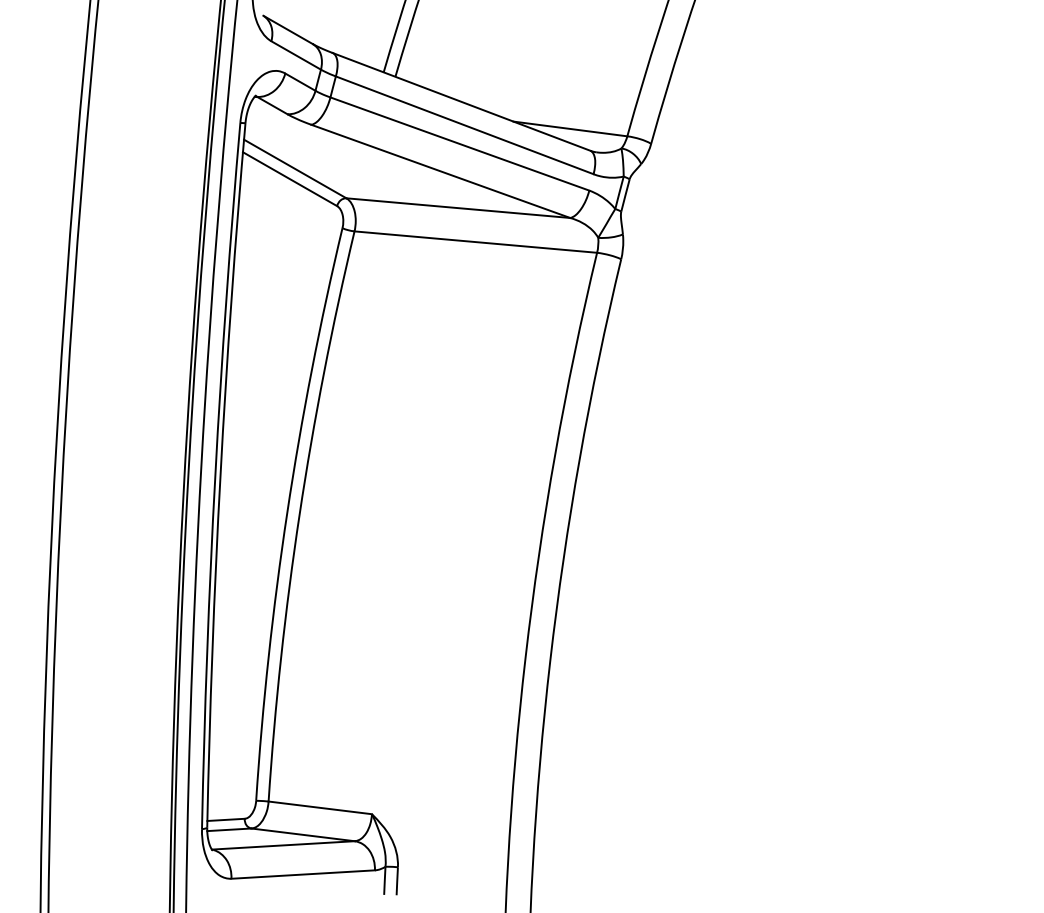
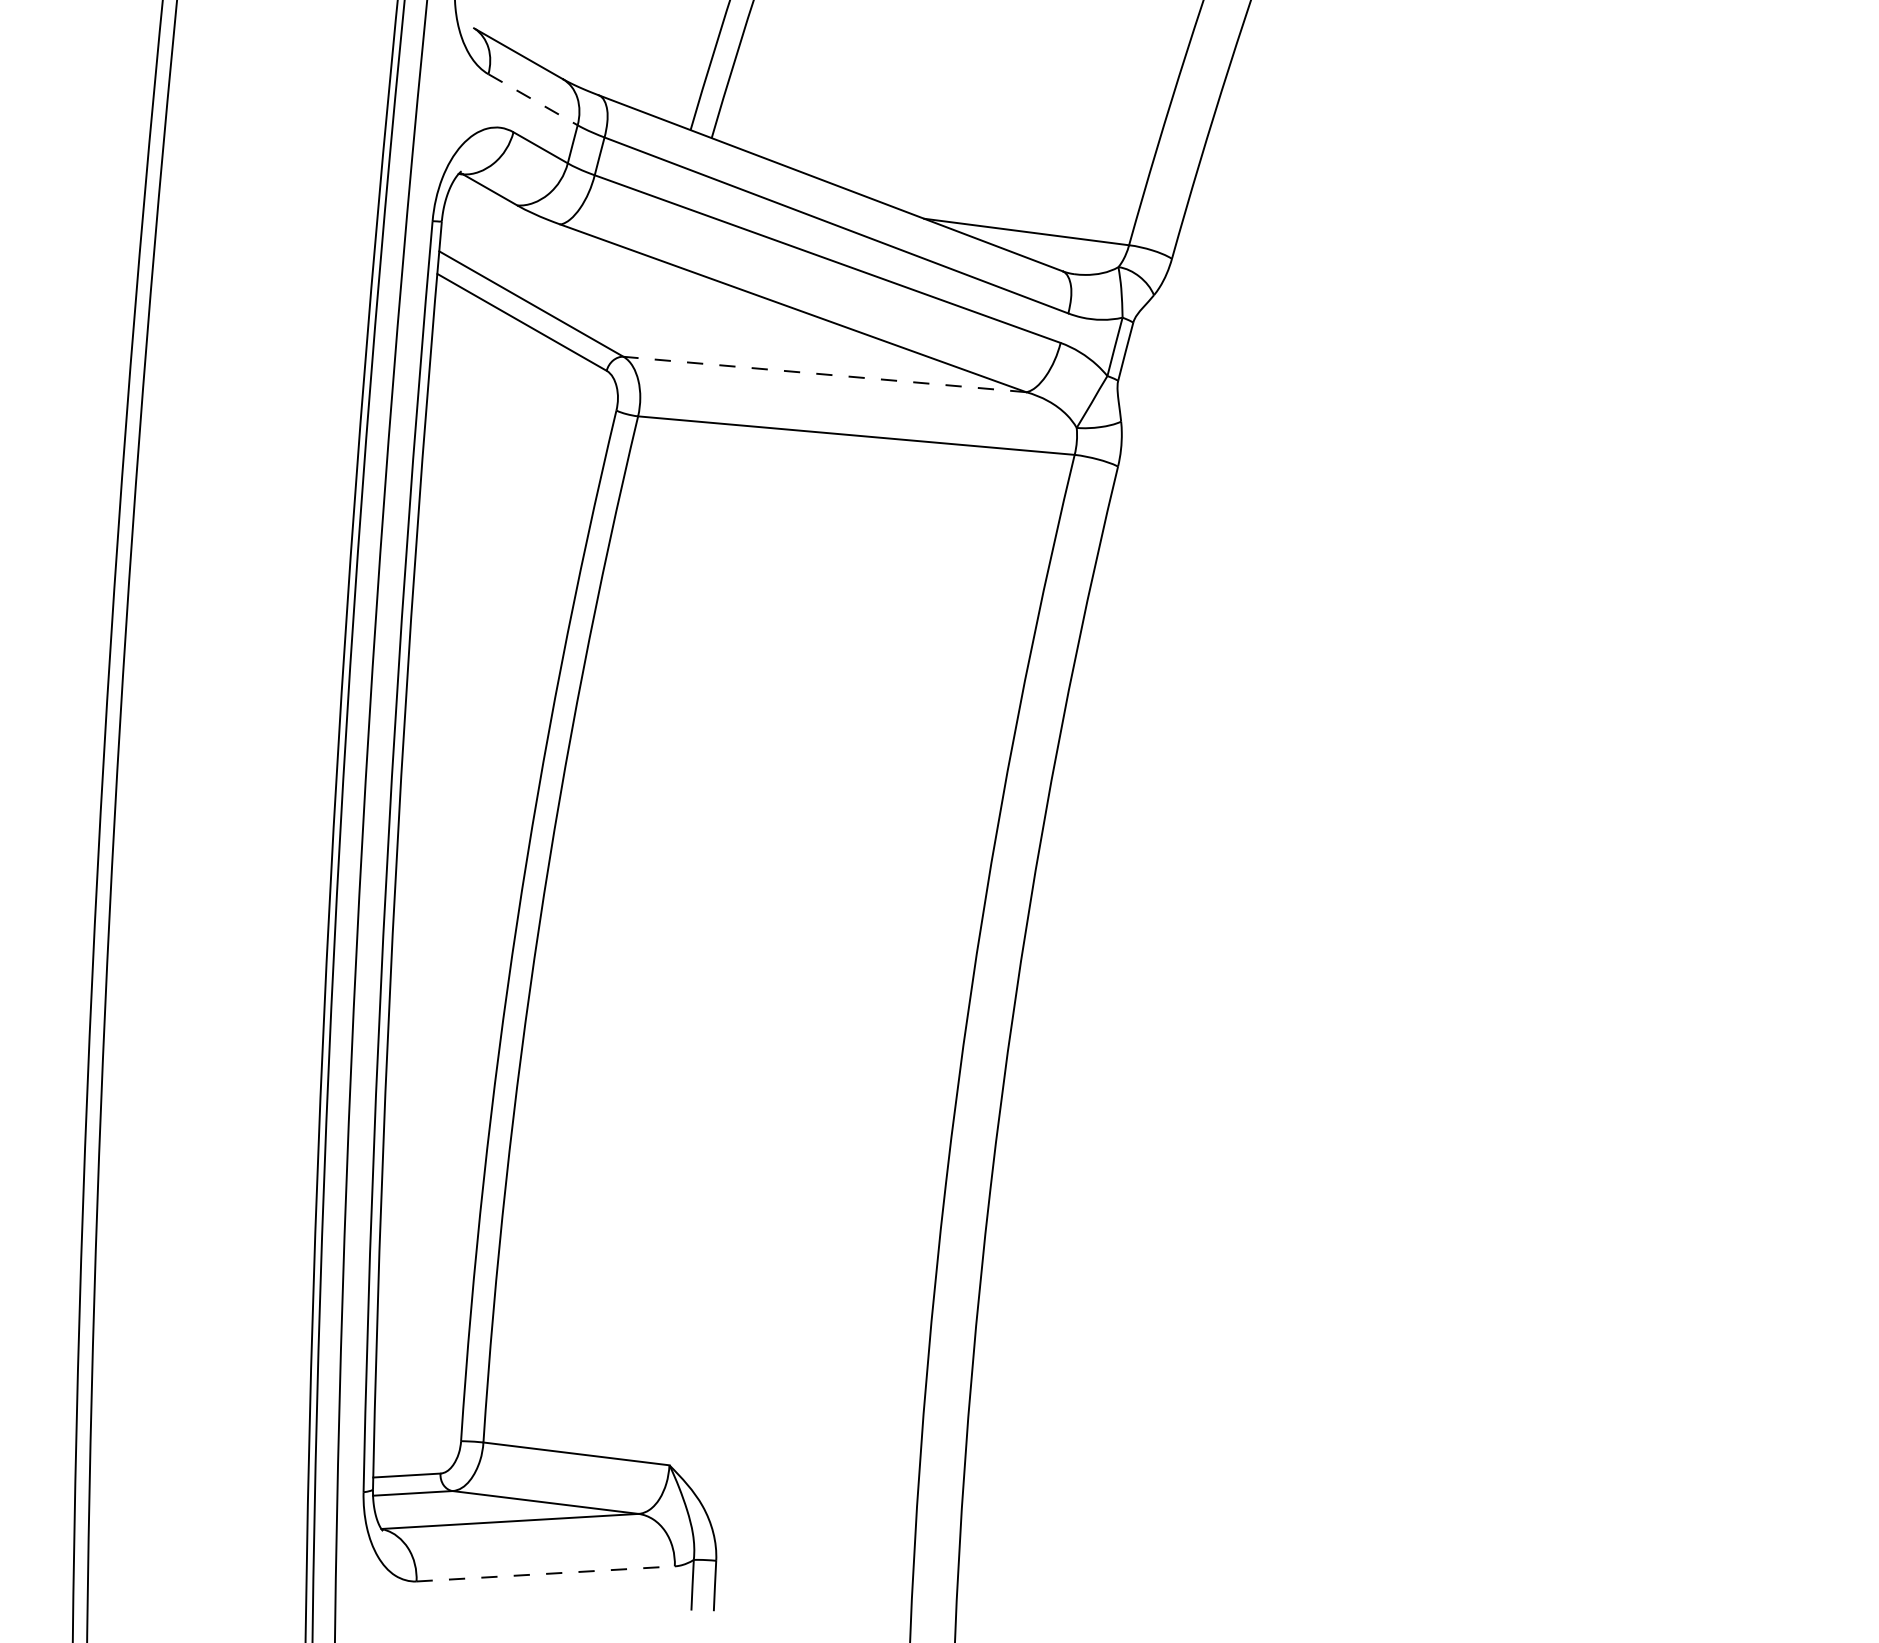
line: (296, 55) -> (533, 99), solid -> dashed
line: (457, 208) -> (823, 375), solid -> dashed
line: (303, 874) -> (546, 1573), solid -> dashed

